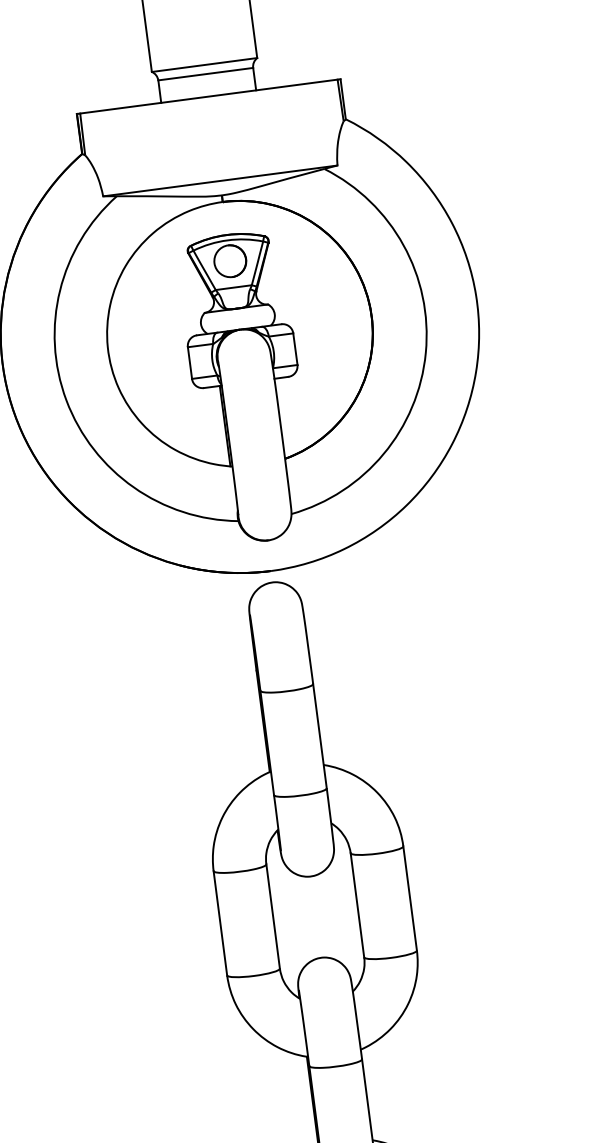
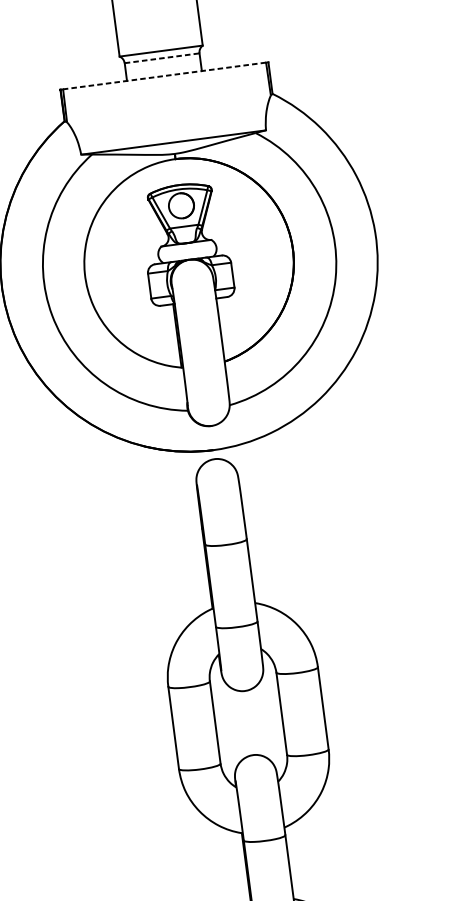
line: (205, 74) -> (161, 58), solid -> dashed
line: (208, 96) -> (164, 75), solid -> dashed

